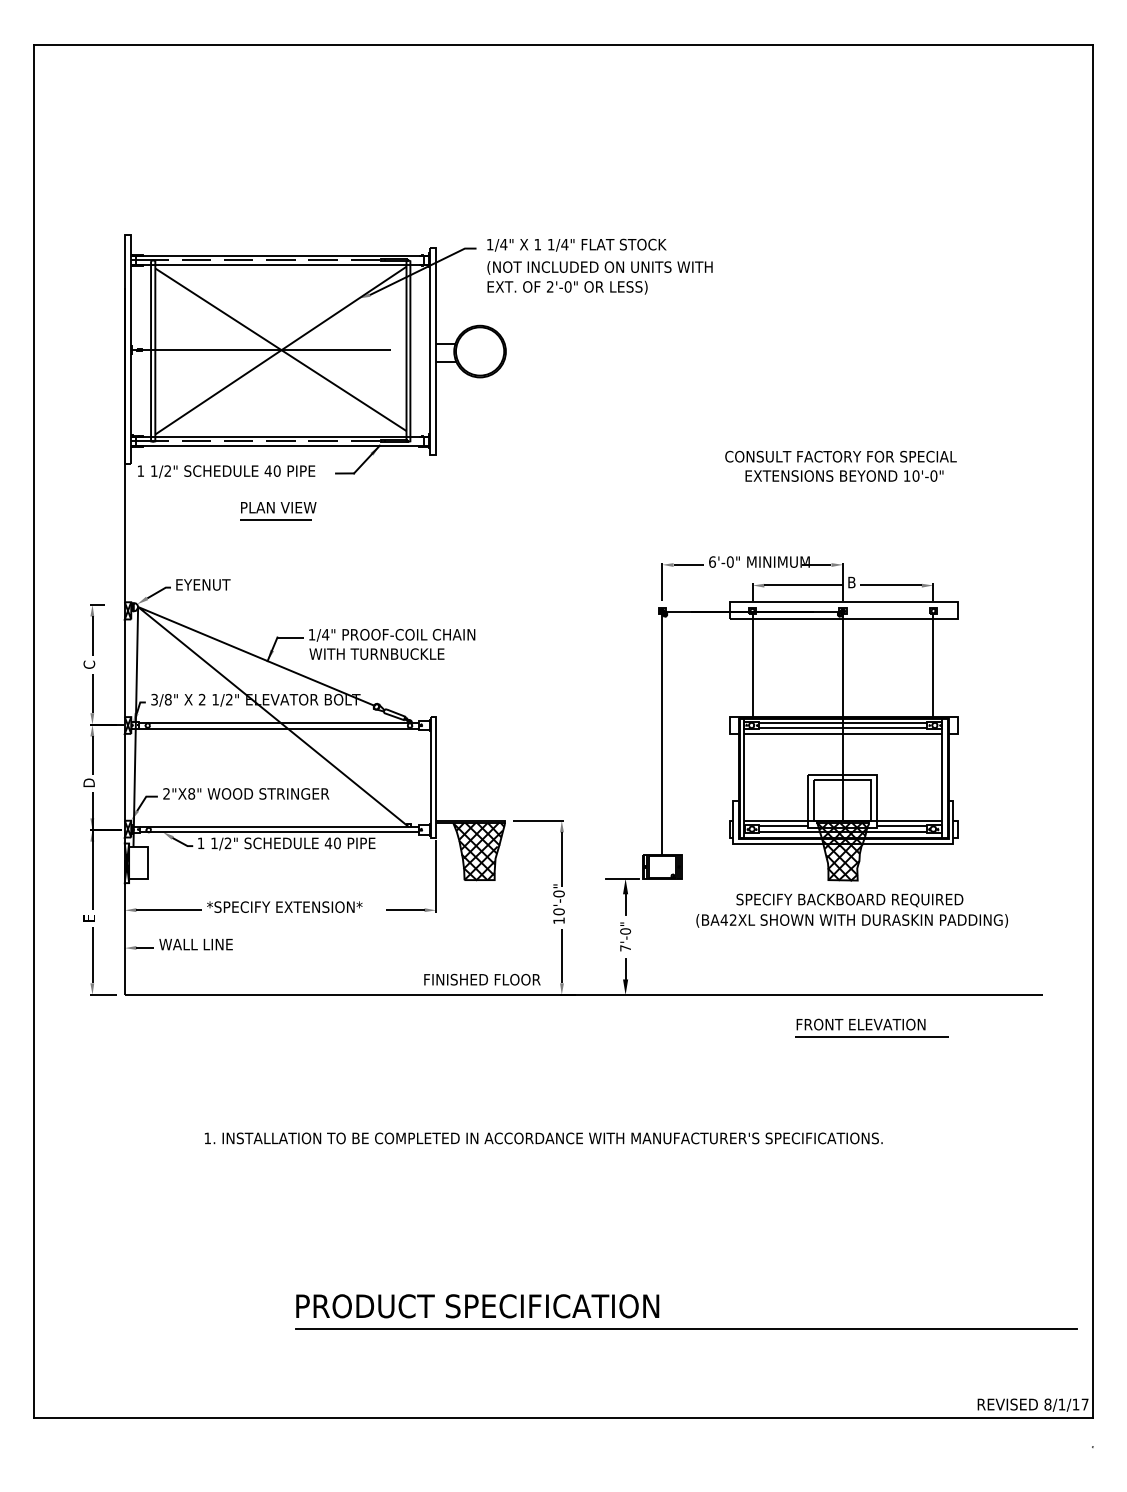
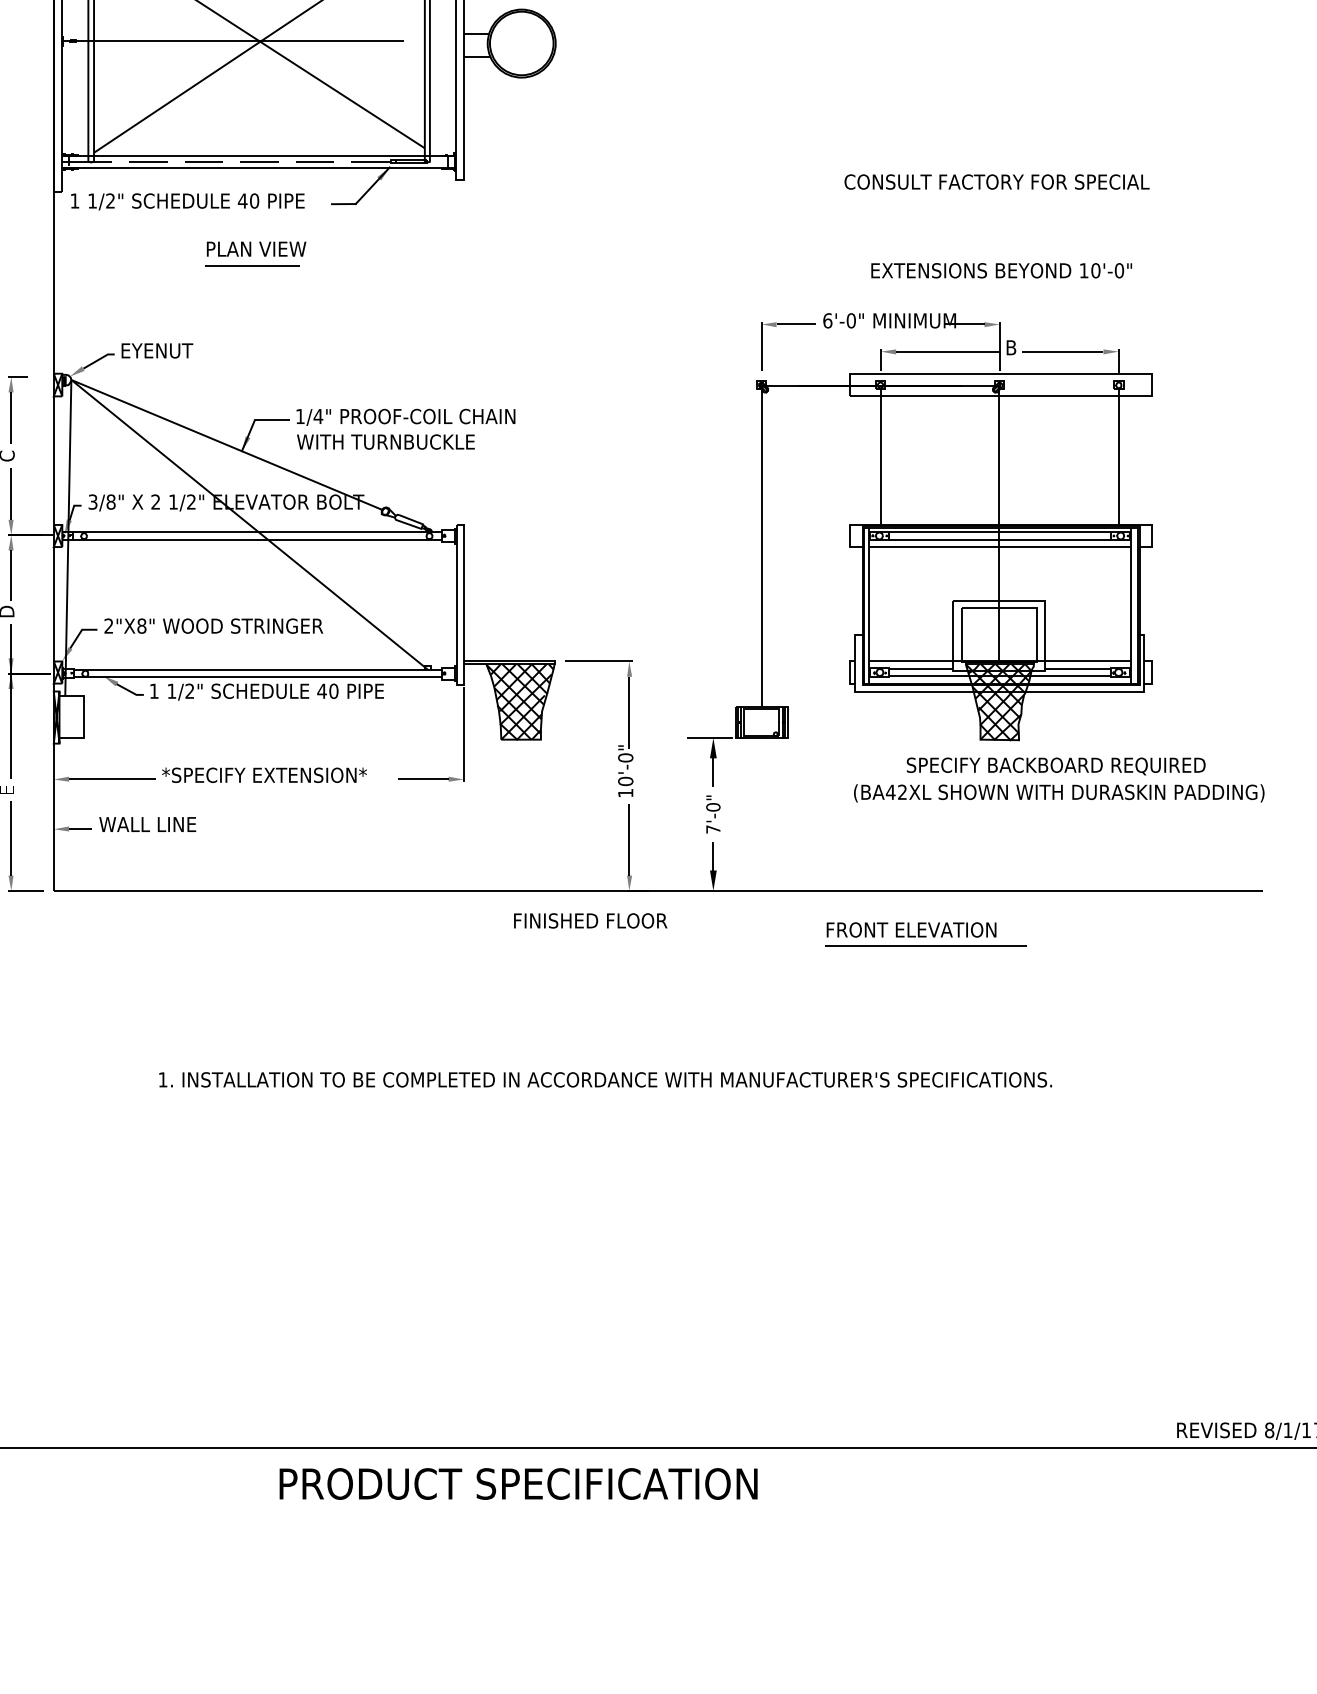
text: (844, 475) -> (1001, 270), moved
text: (851, 910) -> (1058, 779), moved
text: (482, 979) -> (590, 920), moved
part: (871, 1027) -> (925, 933), moved
text: (477, 1306) -> (518, 1484), moved
line: (686, 1328) -> (793, 1330), removed

